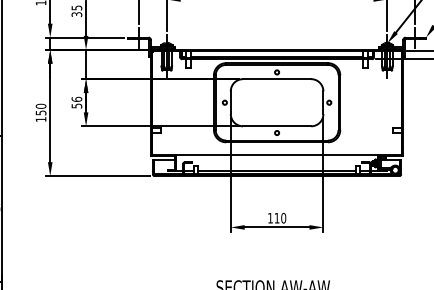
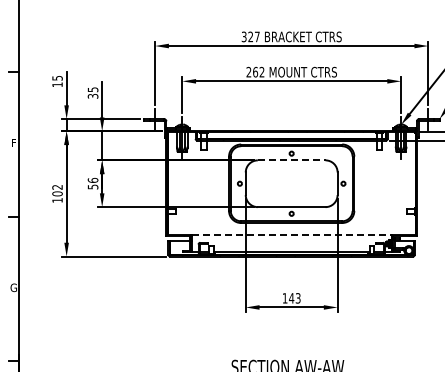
line: (276, 79) -> (291, 160), solid -> dashed
text: (41, 109) -> (57, 190), 150 -> 102
line: (277, 154) -> (292, 235), solid -> dashed
text: (279, 218) -> (294, 298), 110 -> 143

